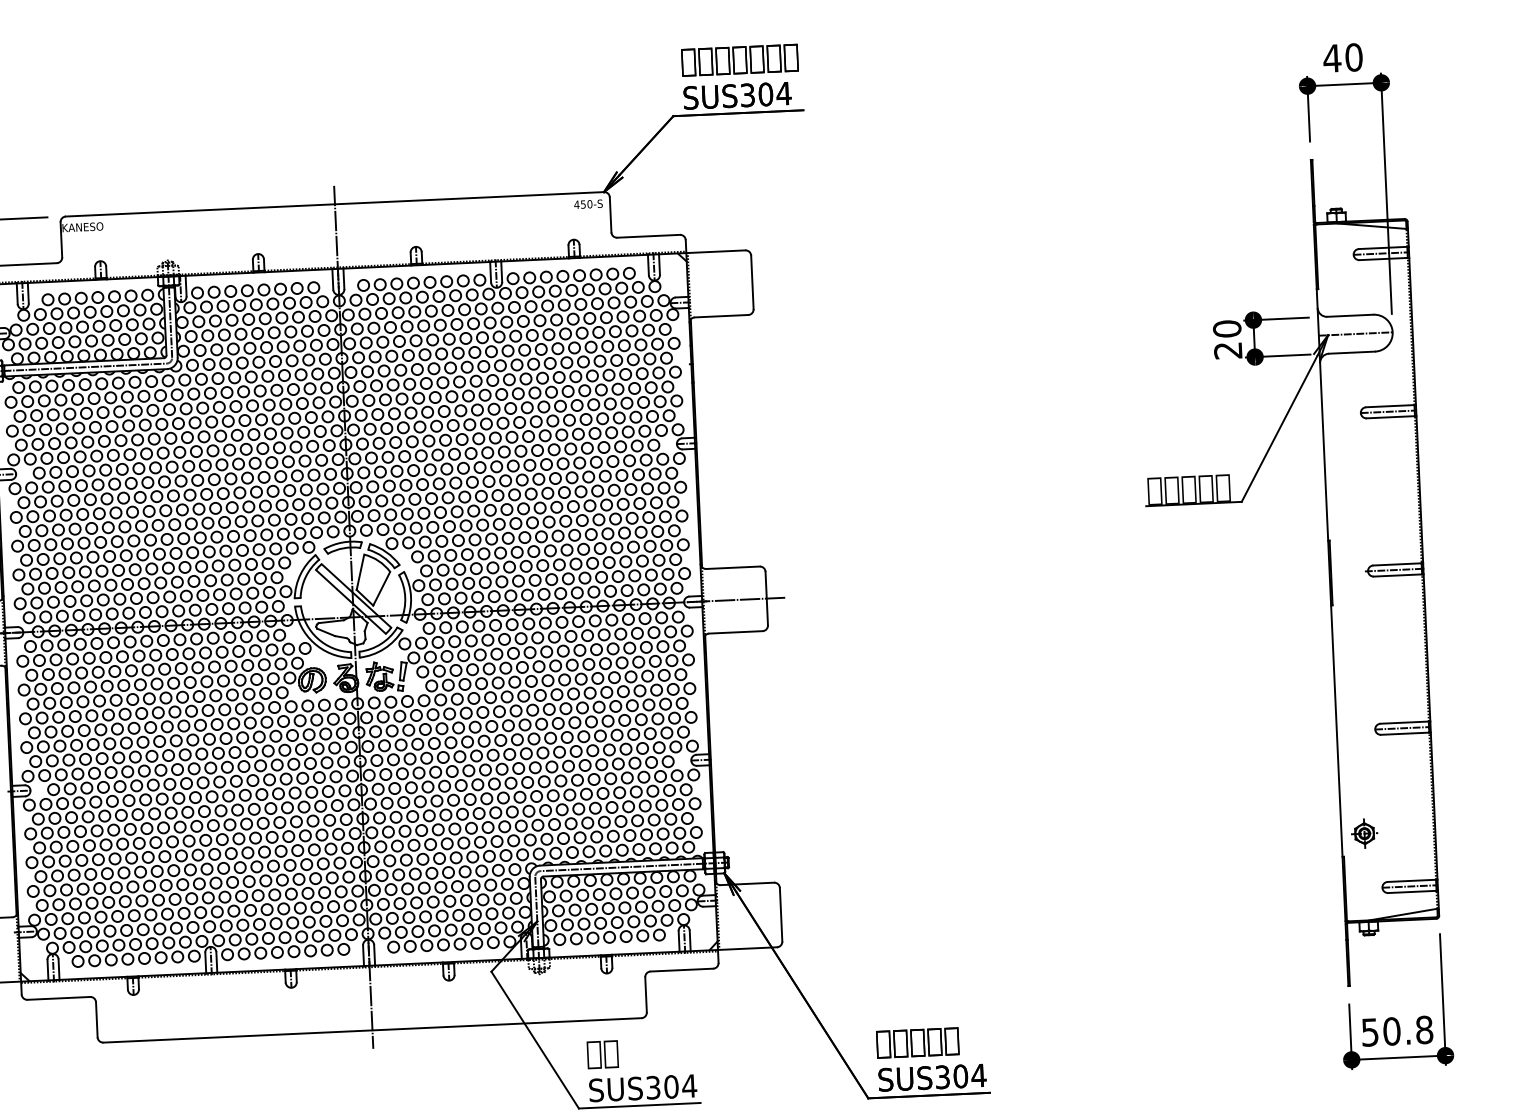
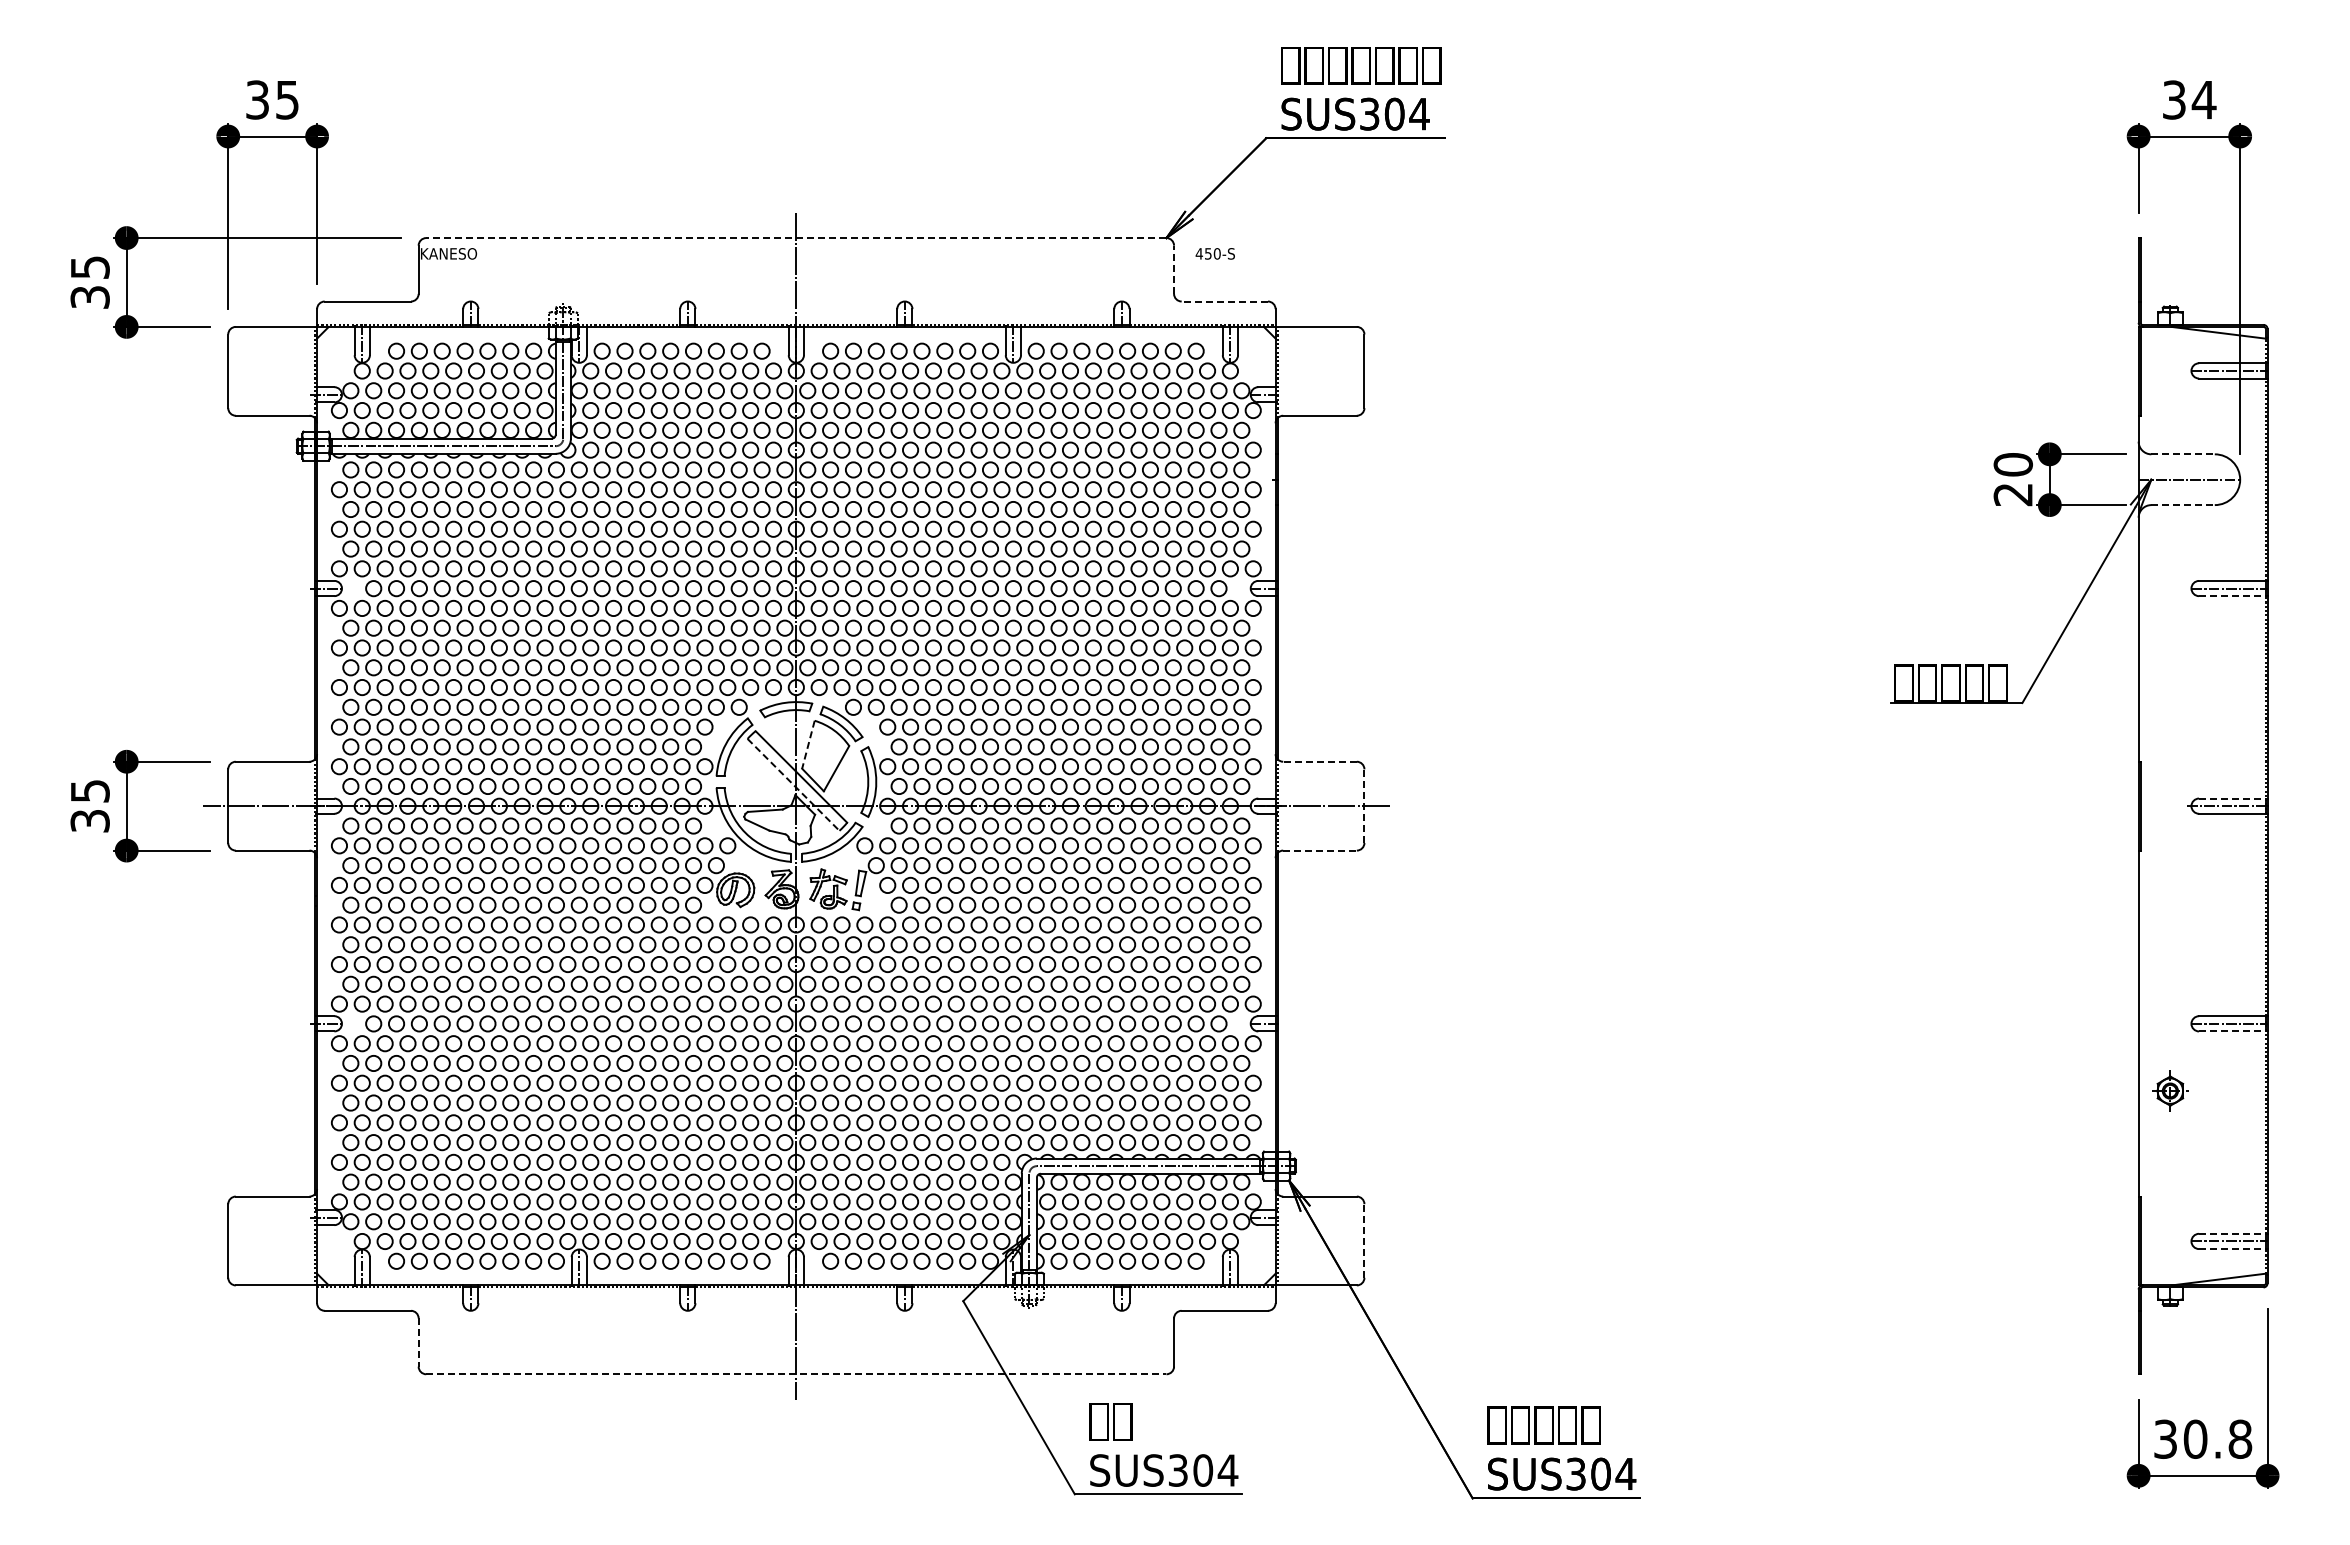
text: (1342, 57) -> (2188, 99), 40 -> 34
line: (334, 204) -> (795, 238), solid -> dashed
text: (587, 204) -> (1214, 253), moved
line: (610, 214) -> (1174, 269), solid -> dashed
line: (648, 236) -> (1224, 301), solid -> dashed
line: (1350, 315) -> (2183, 454), solid -> dashed
line: (1352, 352) -> (2183, 505), solid -> dashed
line: (1390, 417) -> (2232, 596), solid -> dashed
line: (1397, 564) -> (2232, 798), solid -> dashed
line: (733, 567) -> (1320, 761), solid -> dashed
line: (360, 572) -> (808, 744), solid -> dashed
line: (766, 598) -> (1364, 806), solid -> dashed
line: (350, 601) -> (793, 784), solid -> dashed
line: (736, 632) -> (1320, 850), solid -> dashed
line: (1405, 733) -> (2232, 1031), solid -> dashed
part: (1364, 833) -> (2170, 1090), moved
line: (1411, 880) -> (2232, 1233), solid -> dashed
line: (1412, 892) -> (2232, 1249), solid -> dashed
line: (781, 915) -> (1364, 1241), solid -> dashed
line: (96, 1020) -> (418, 1343), solid -> dashed
line: (372, 1030) -> (796, 1374), solid -> dashed
text: (1370, 1031) -> (2165, 1438), 50.8 -> 30.8

